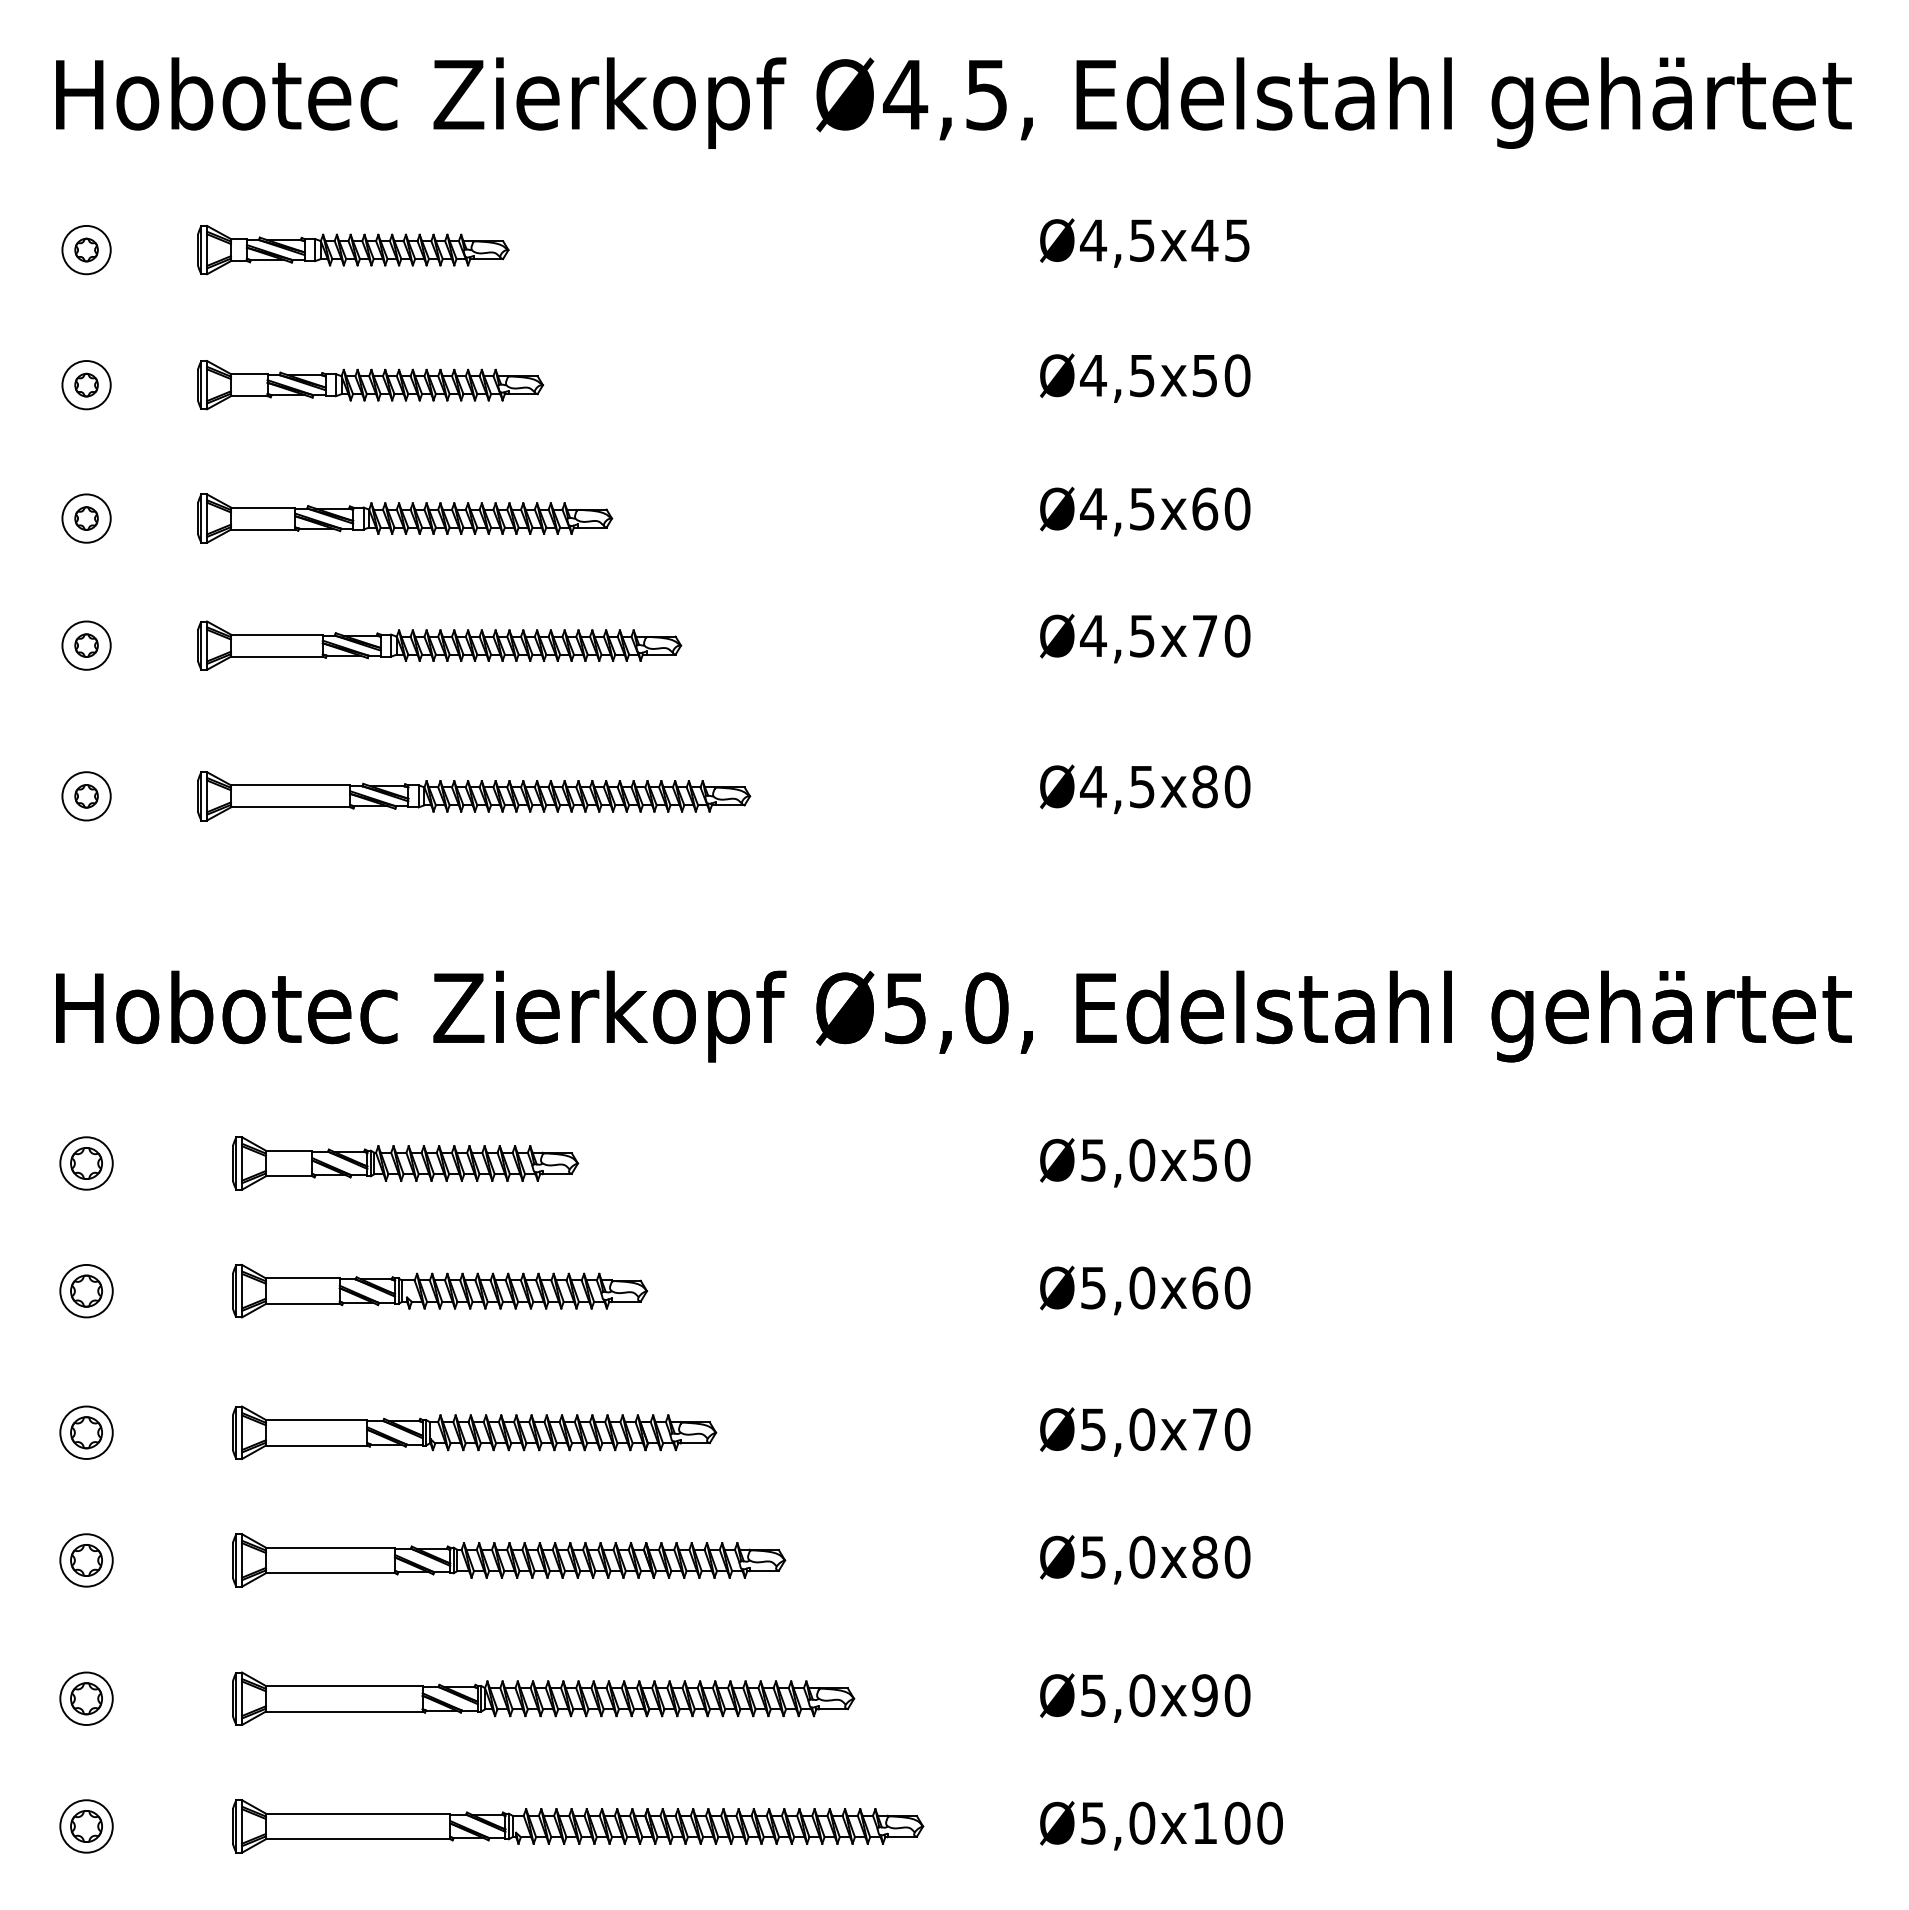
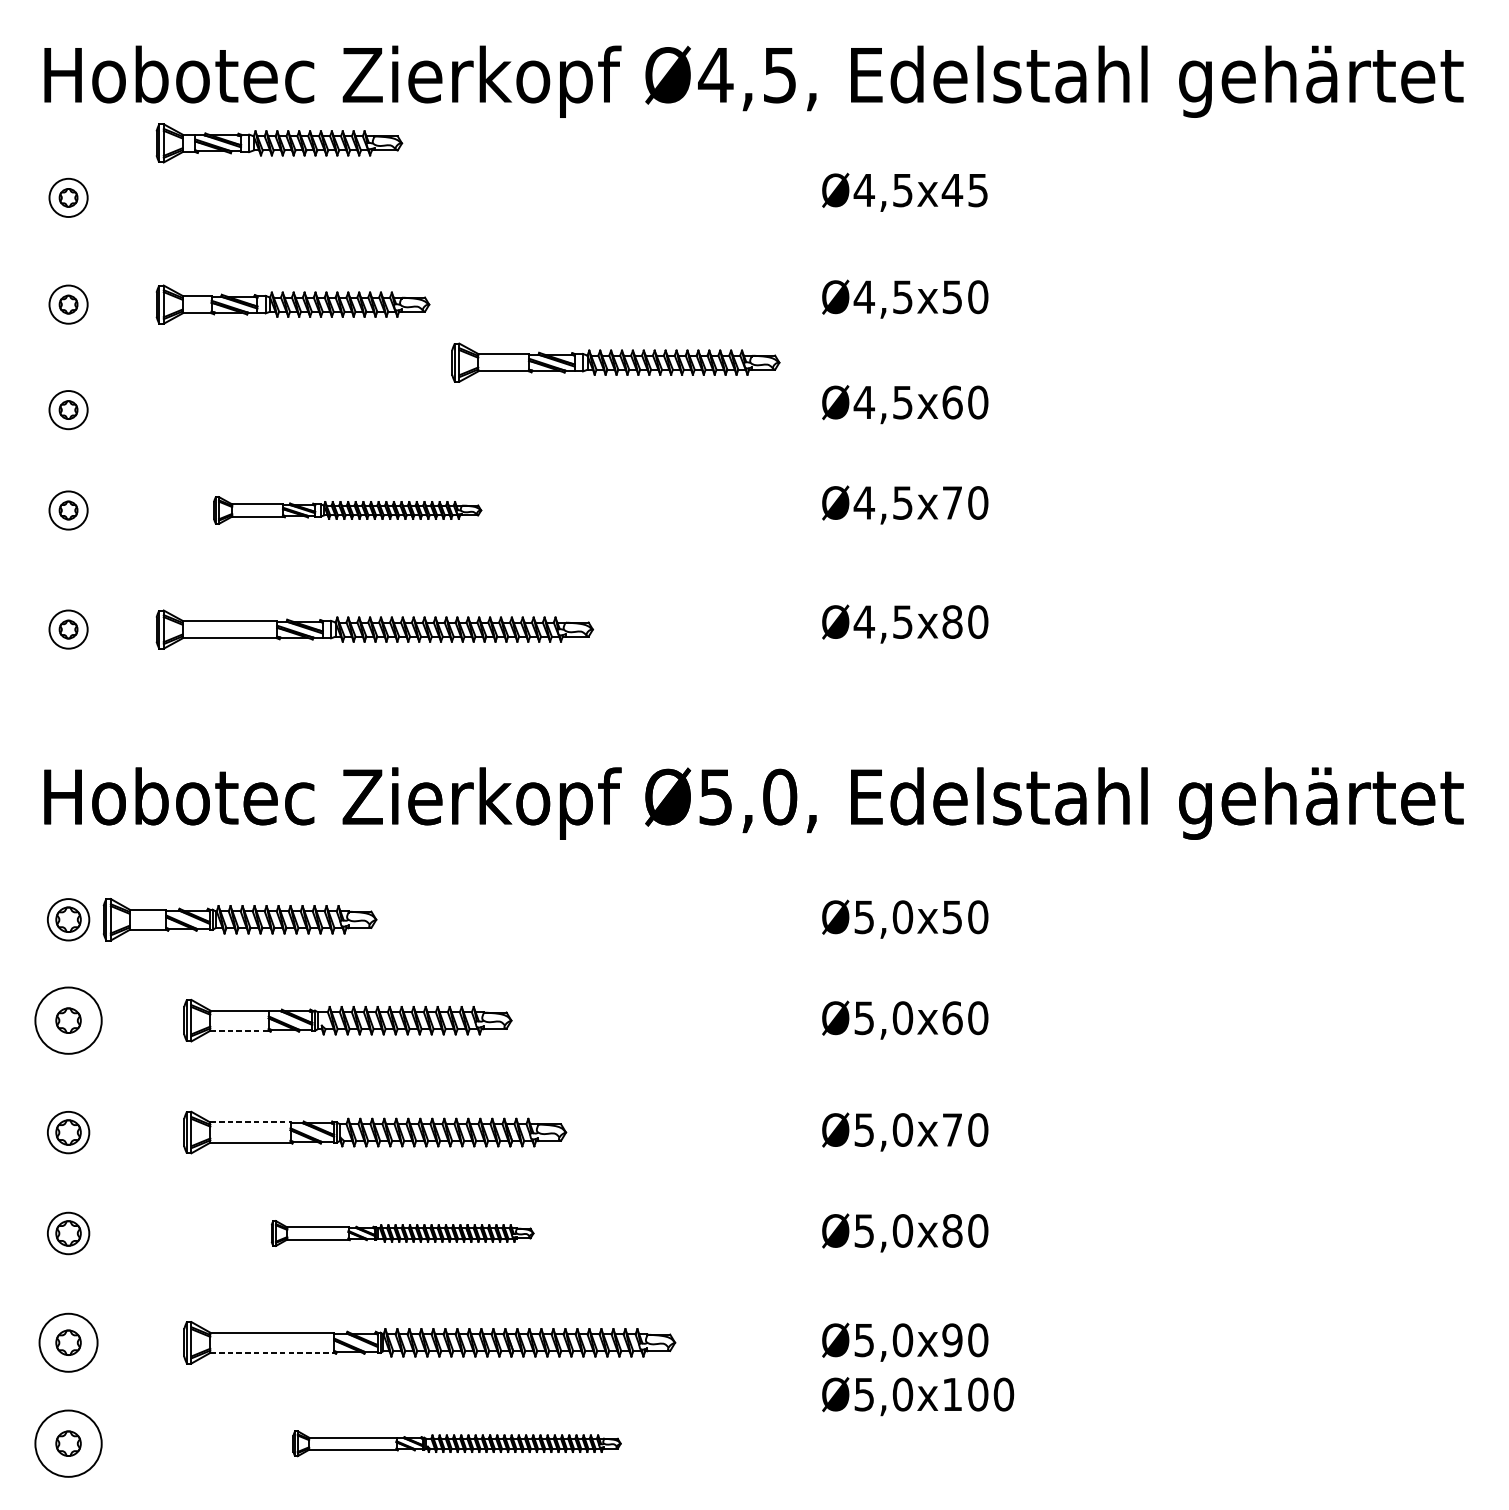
part: (353, 249) -> (279, 142), moved
part: (405, 518) -> (616, 362), moved
part: (439, 645) -> (347, 510), size x0.7
part: (405, 1163) -> (240, 919), moved
circle: (86, 1290) -> (68, 1020), size x1.6
line: (302, 1303) -> (239, 1030), solid -> dashed
line: (316, 1420) -> (250, 1122), solid -> dashed
part: (509, 1560) -> (402, 1233), size x0.6
circle: (86, 1698) -> (68, 1342), size x1.4
line: (344, 1711) -> (272, 1352), solid -> dashed
text: (1161, 1825) -> (918, 1396), moved
circle: (86, 1826) -> (68, 1443), size x1.6
part: (578, 1826) -> (457, 1443), size x0.6

